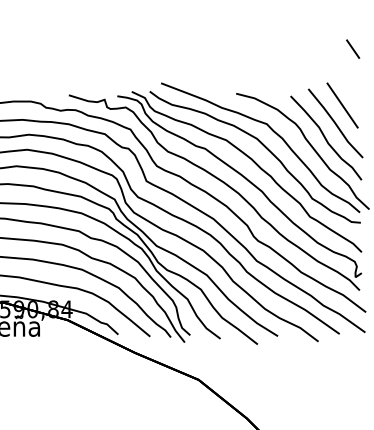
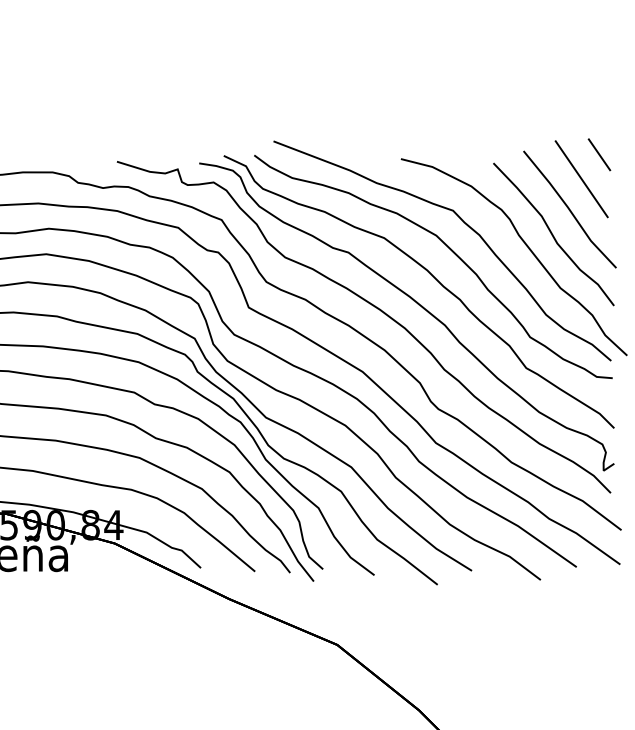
line: (353, 48) -> (600, 153), moved

